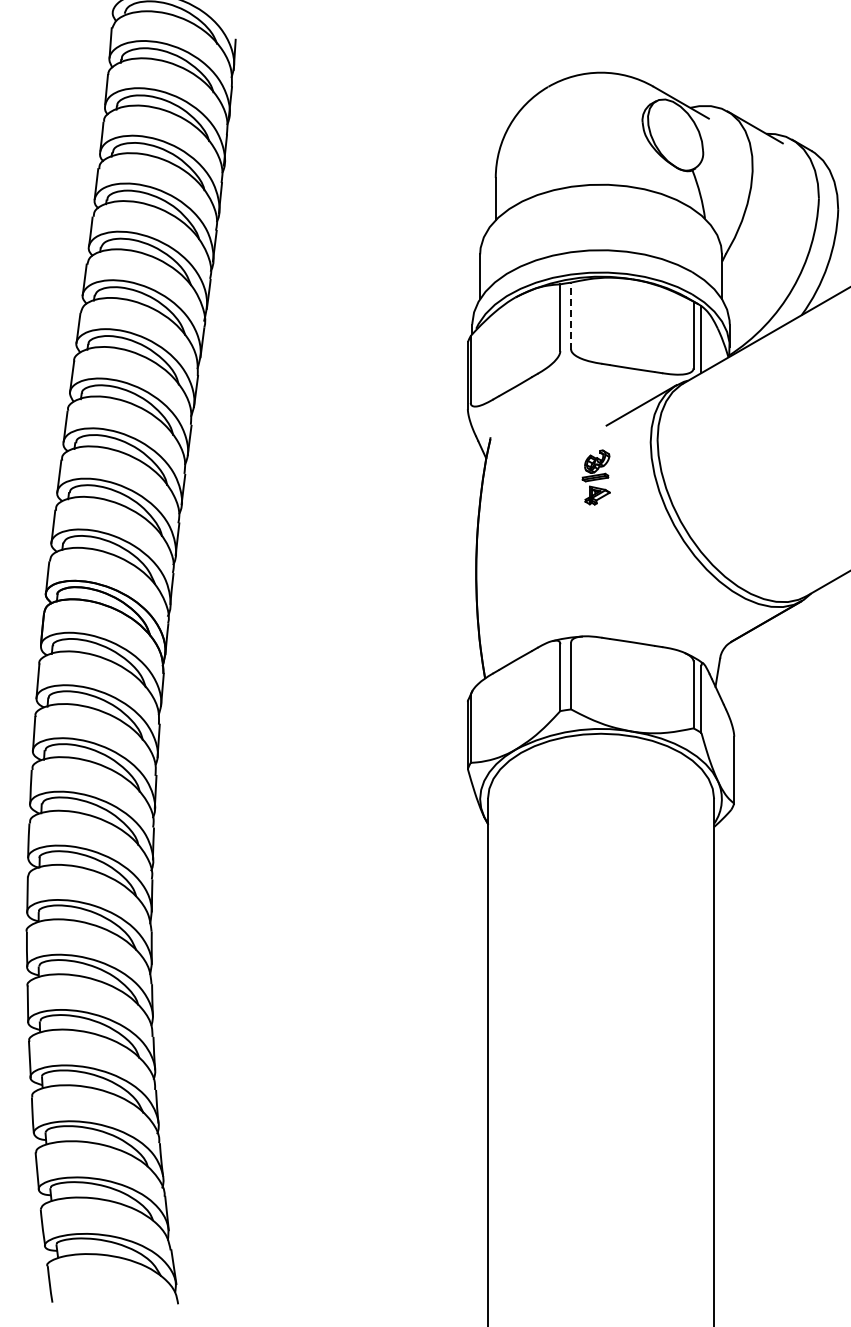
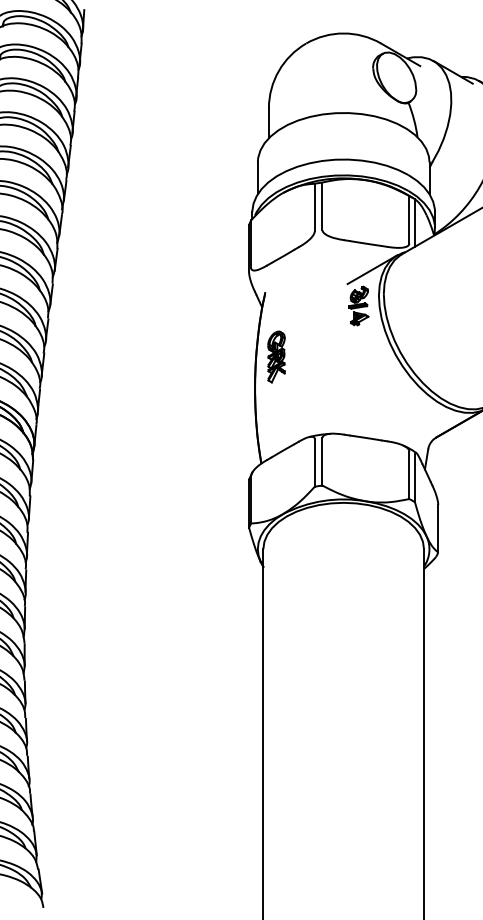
line: (571, 315) -> (322, 205), dashed -> solid
part: (595, 477) -> (358, 305), moved
part: (506, 528) -> (276, 357), added

